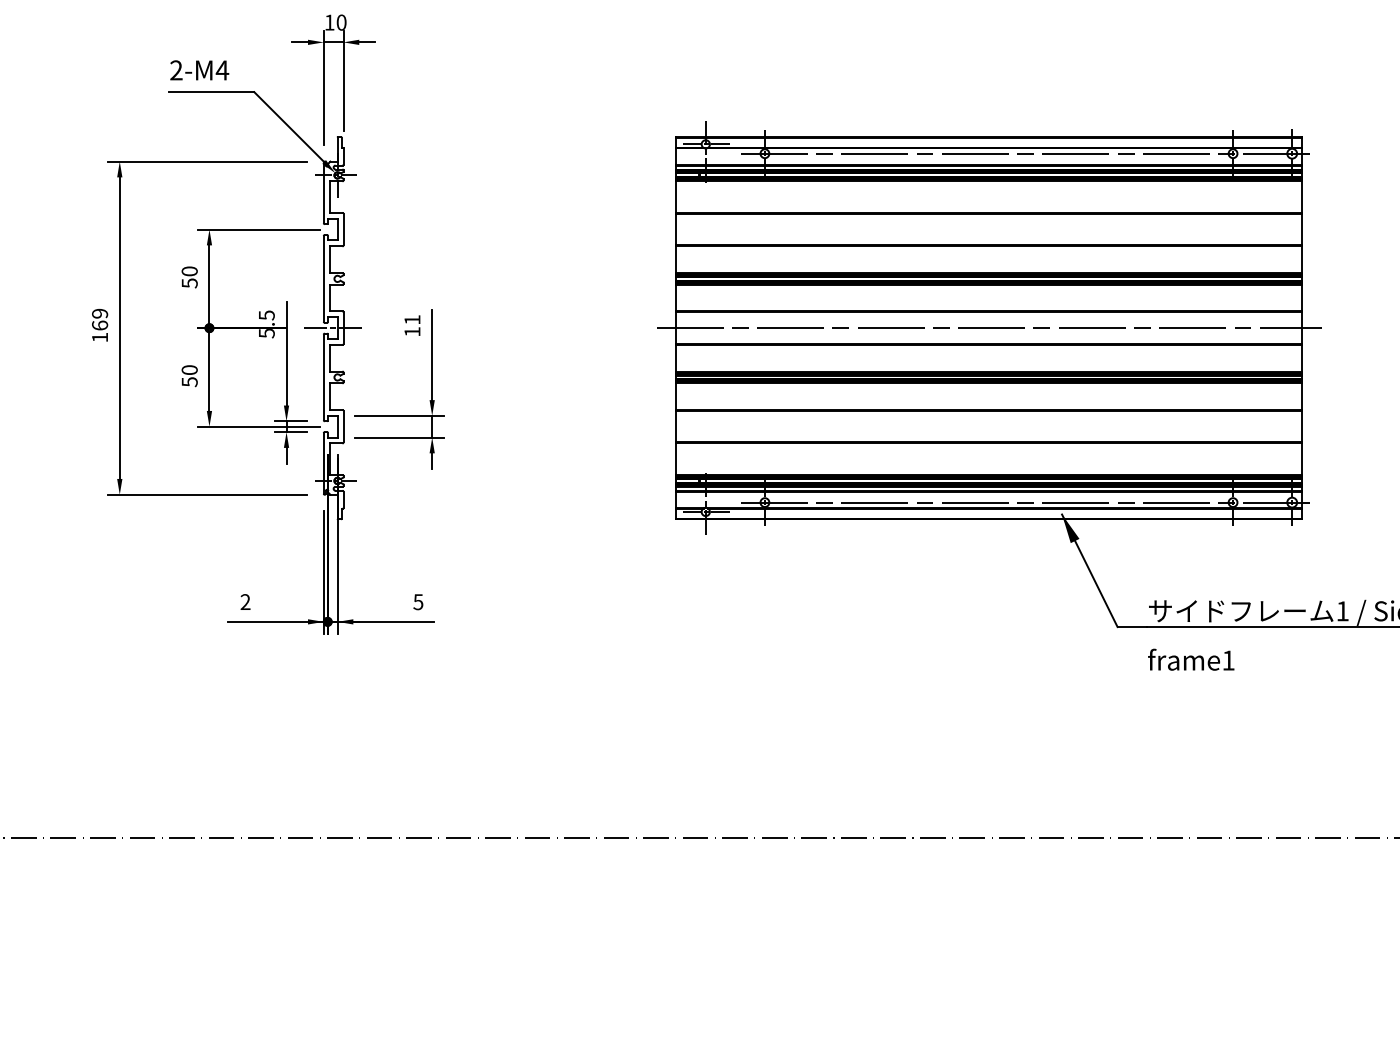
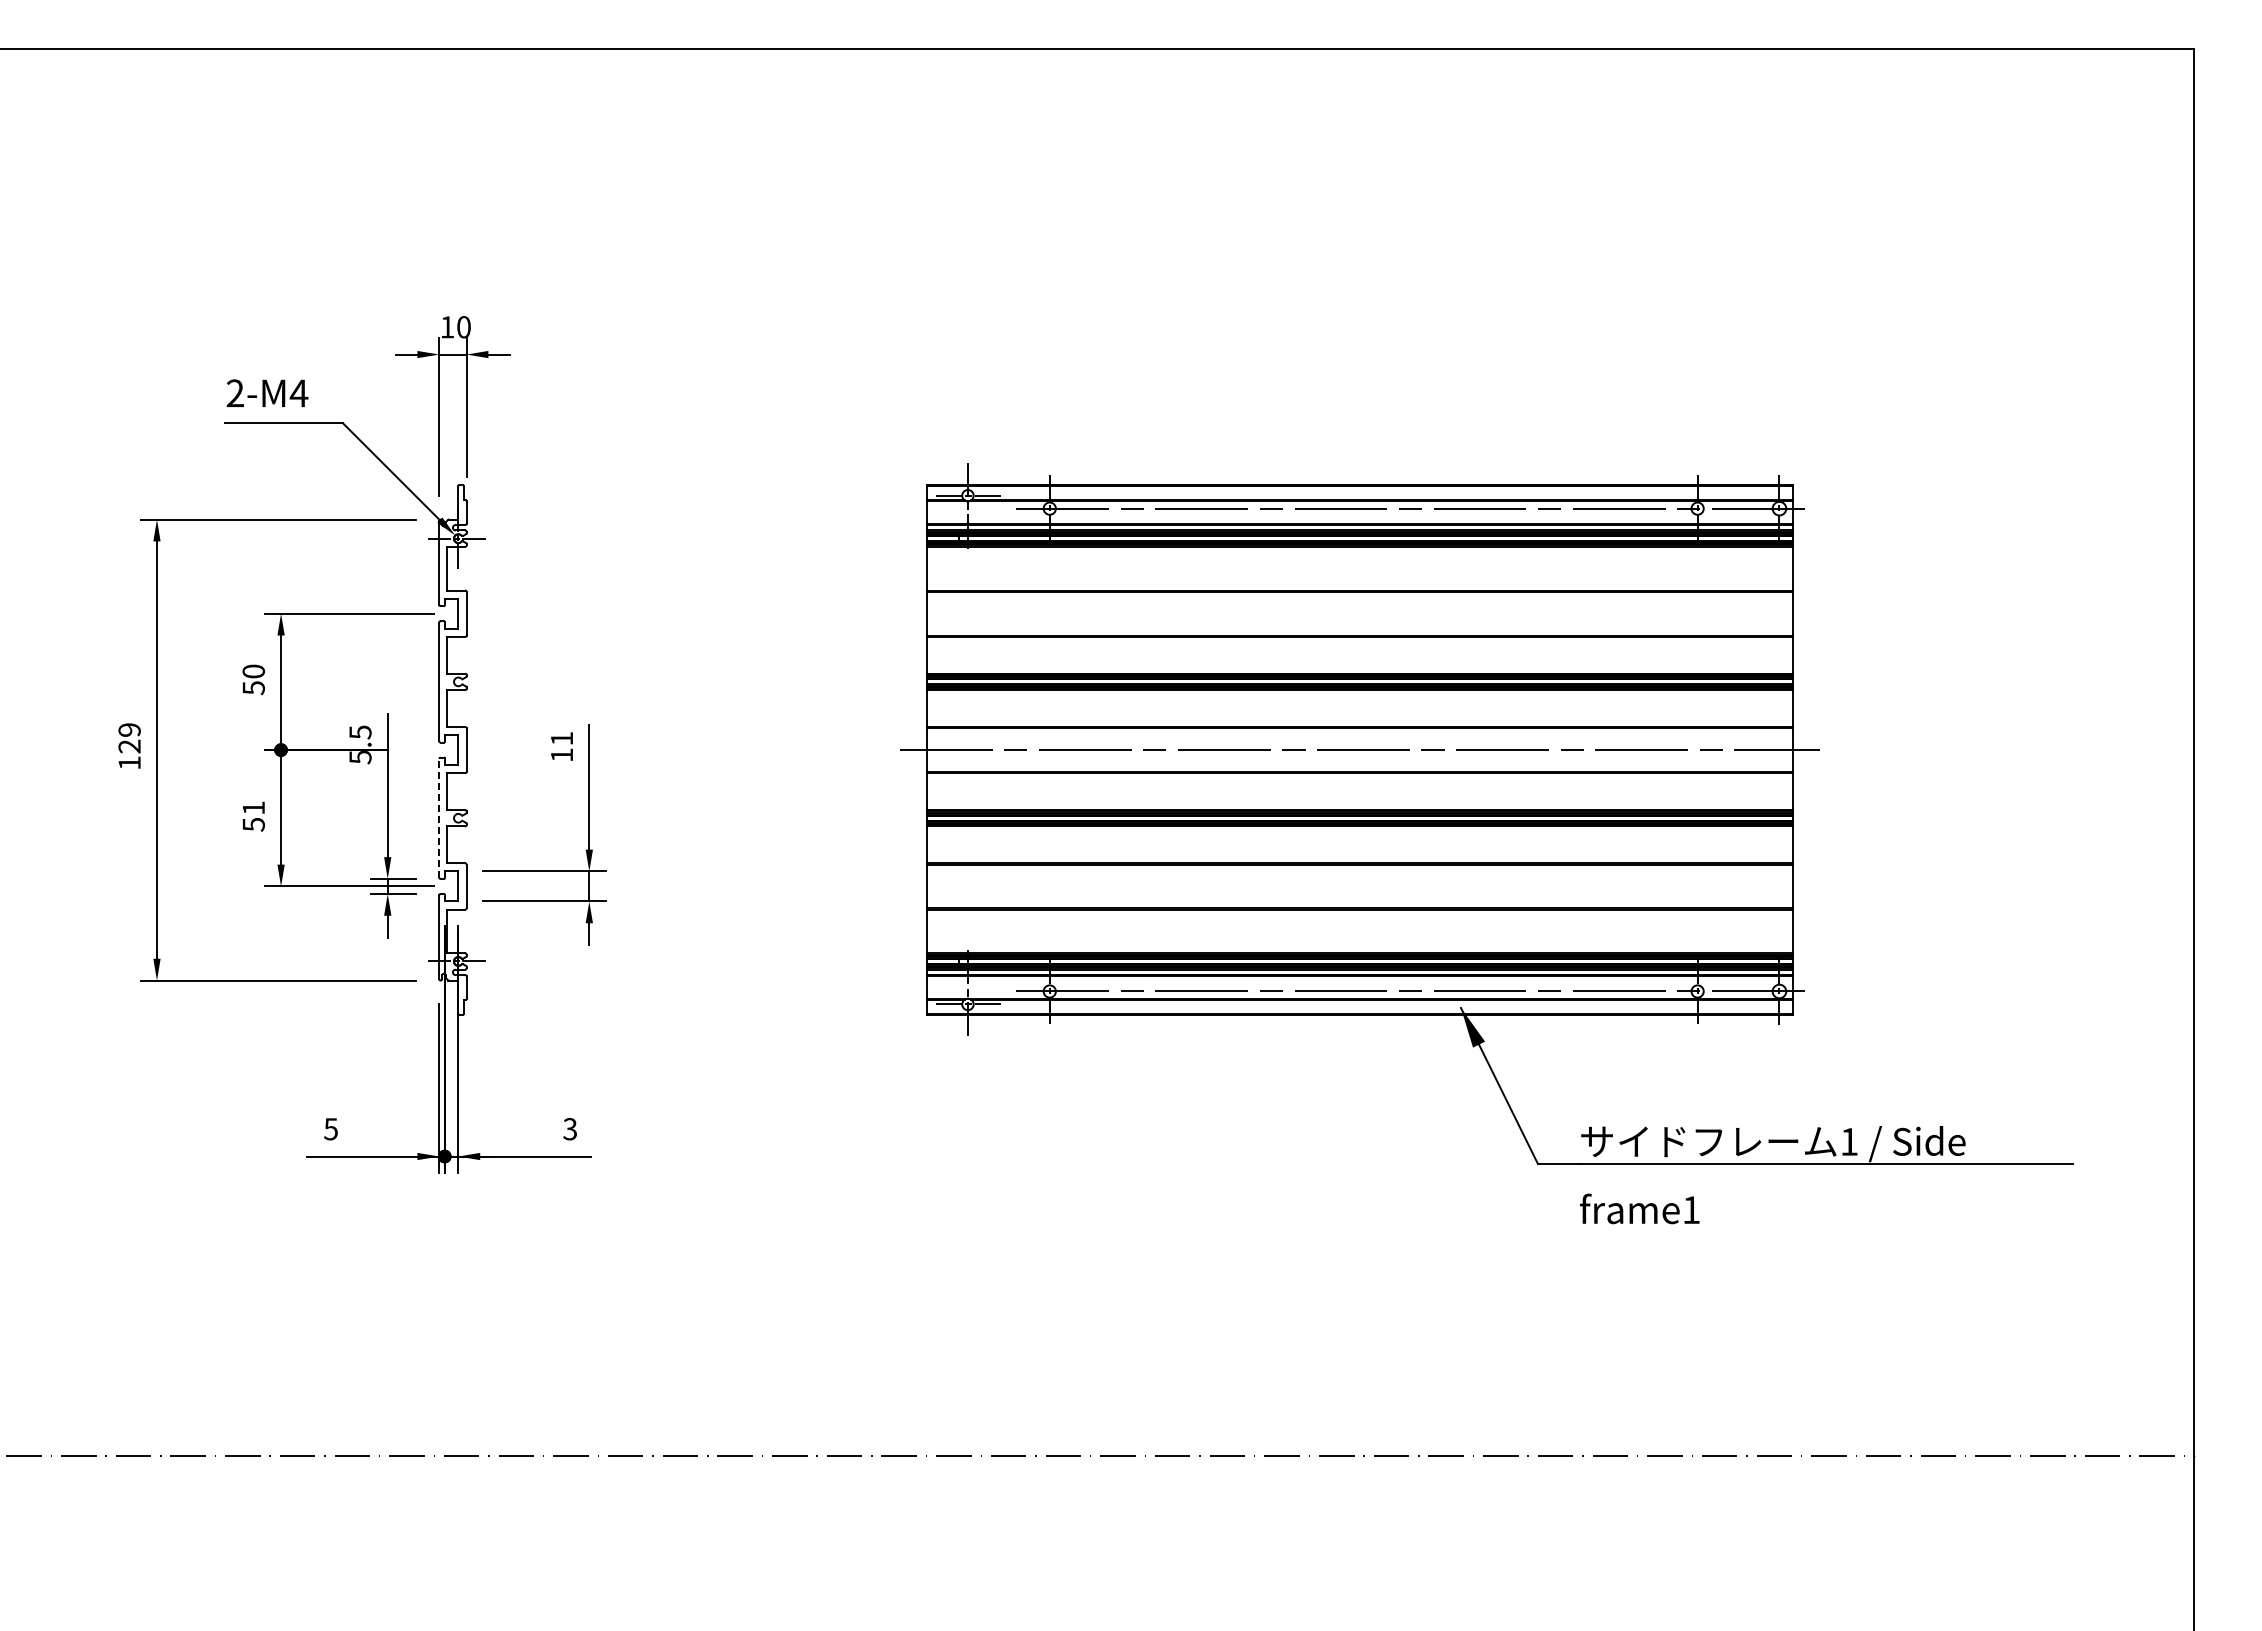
text: (99, 325) -> (129, 746), 169 -> 129
line: (333, 328) -> (452, 750), removed
text: (189, 369) -> (253, 807), 50 -> 51
line: (323, 376) -> (439, 817), solid -> dashed
text: (418, 601) -> (570, 1128), 5 -> 3
text: (245, 602) -> (330, 1129), 2 -> 5

